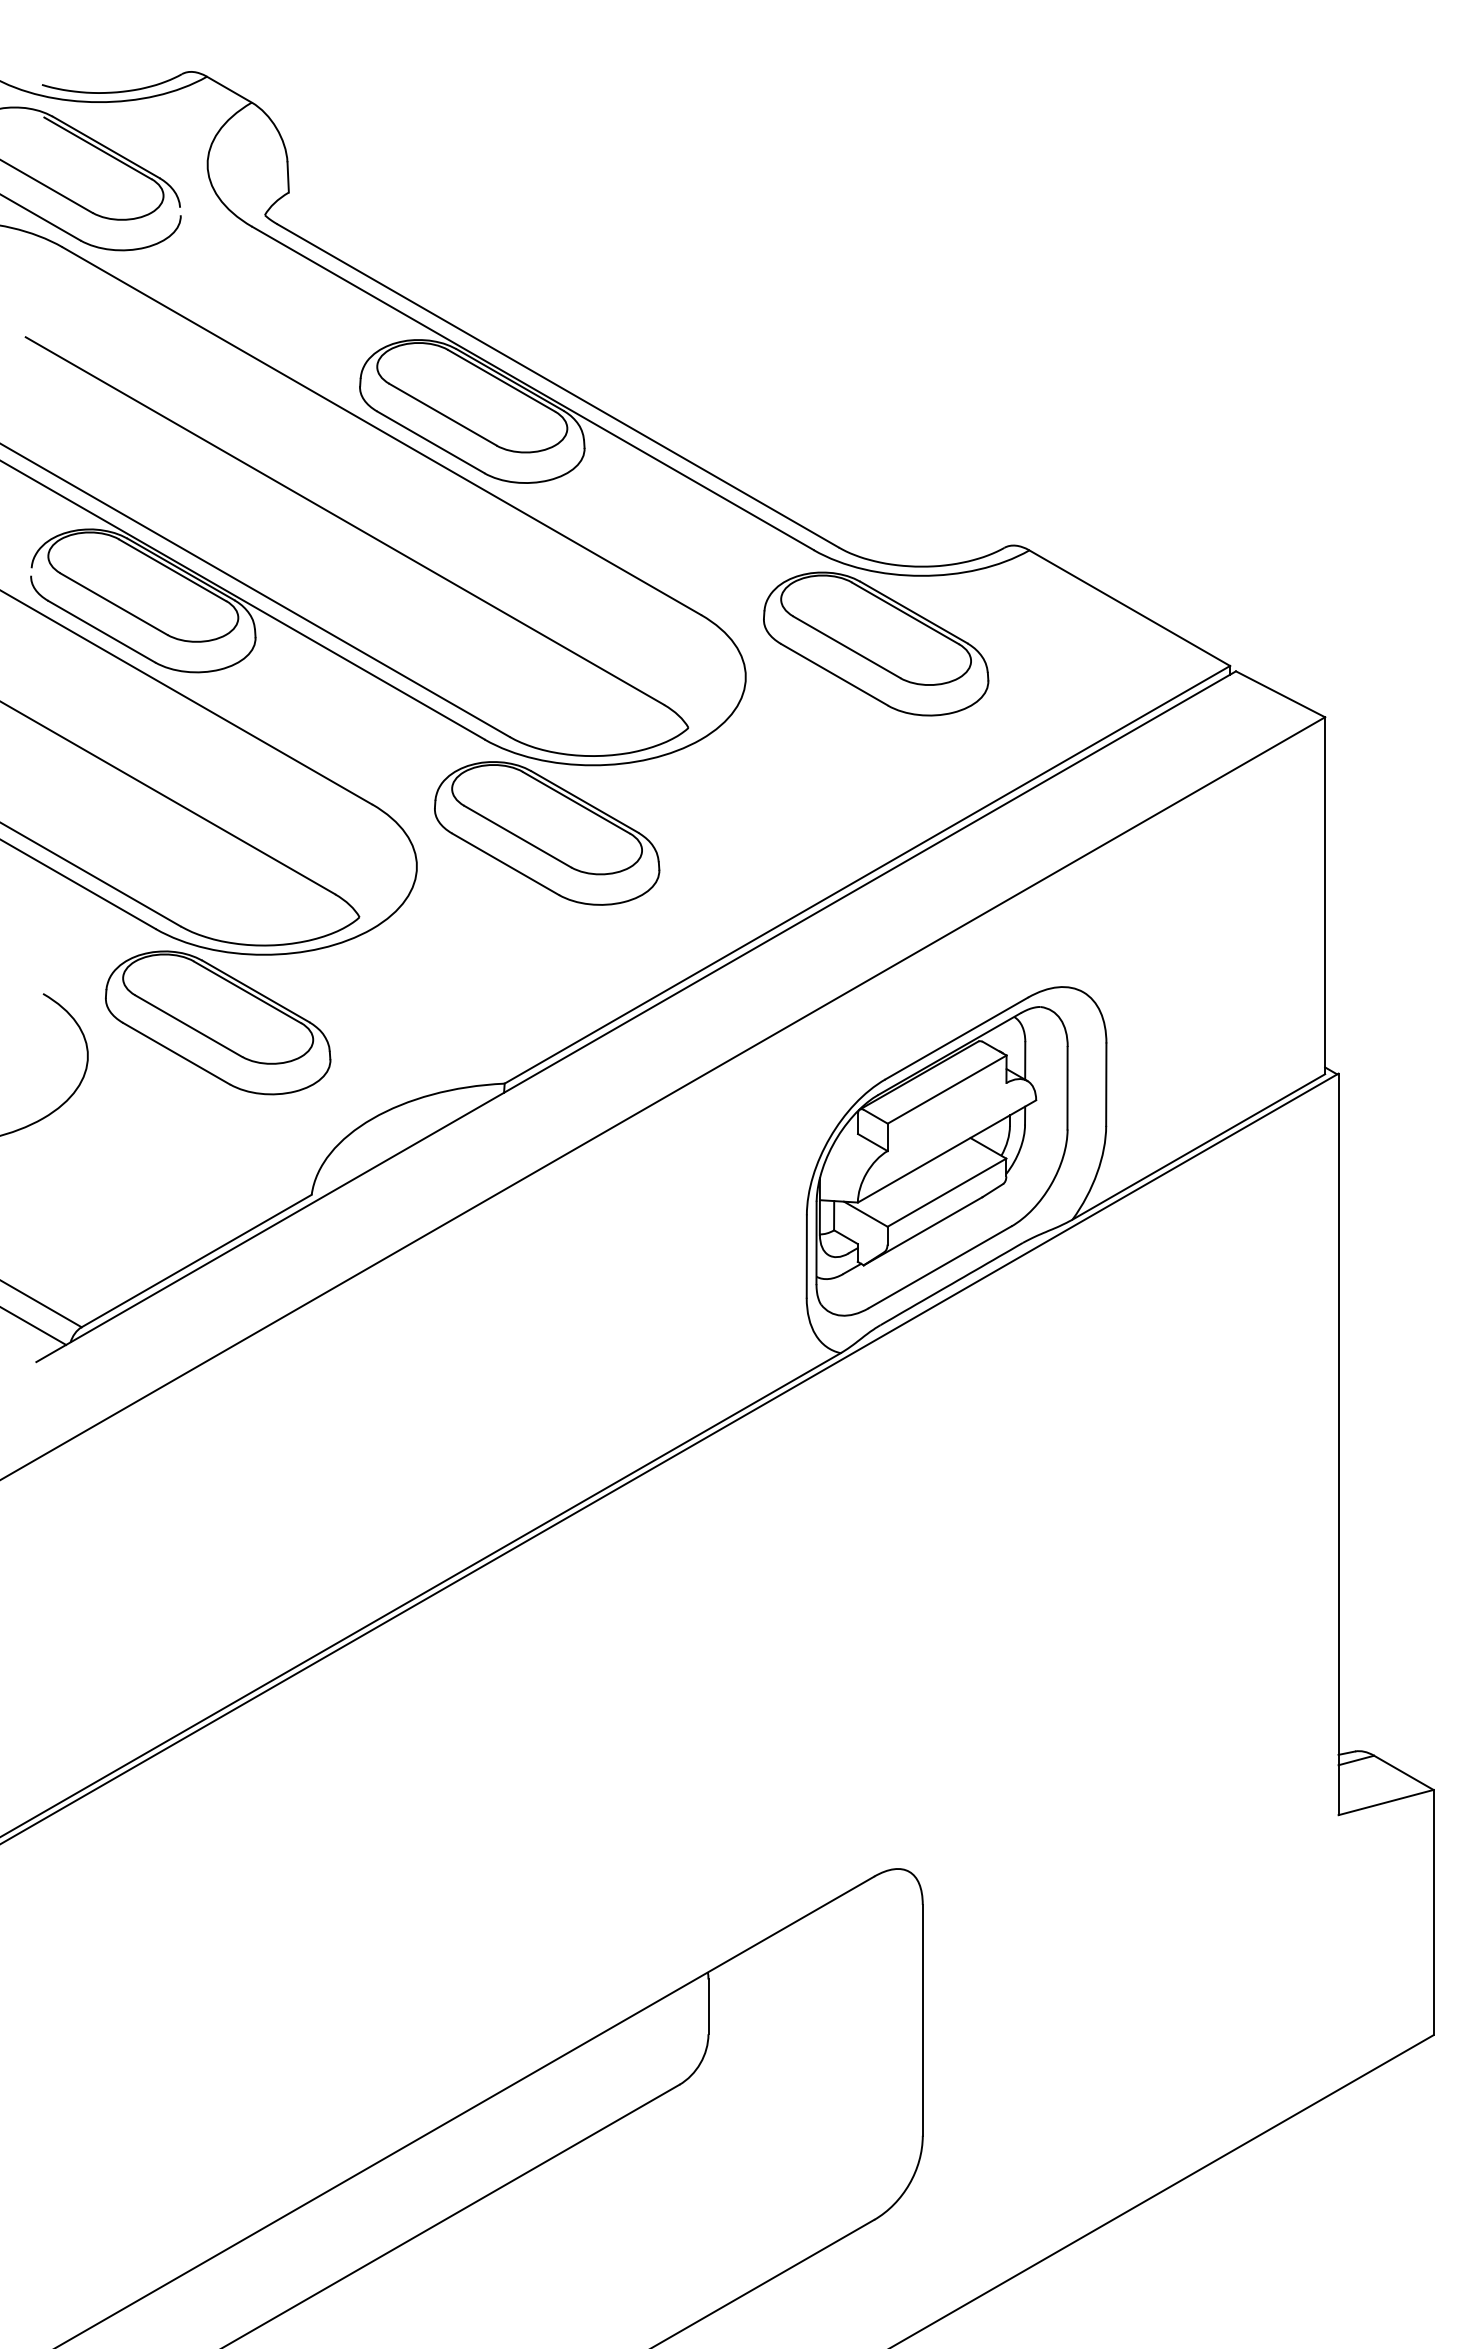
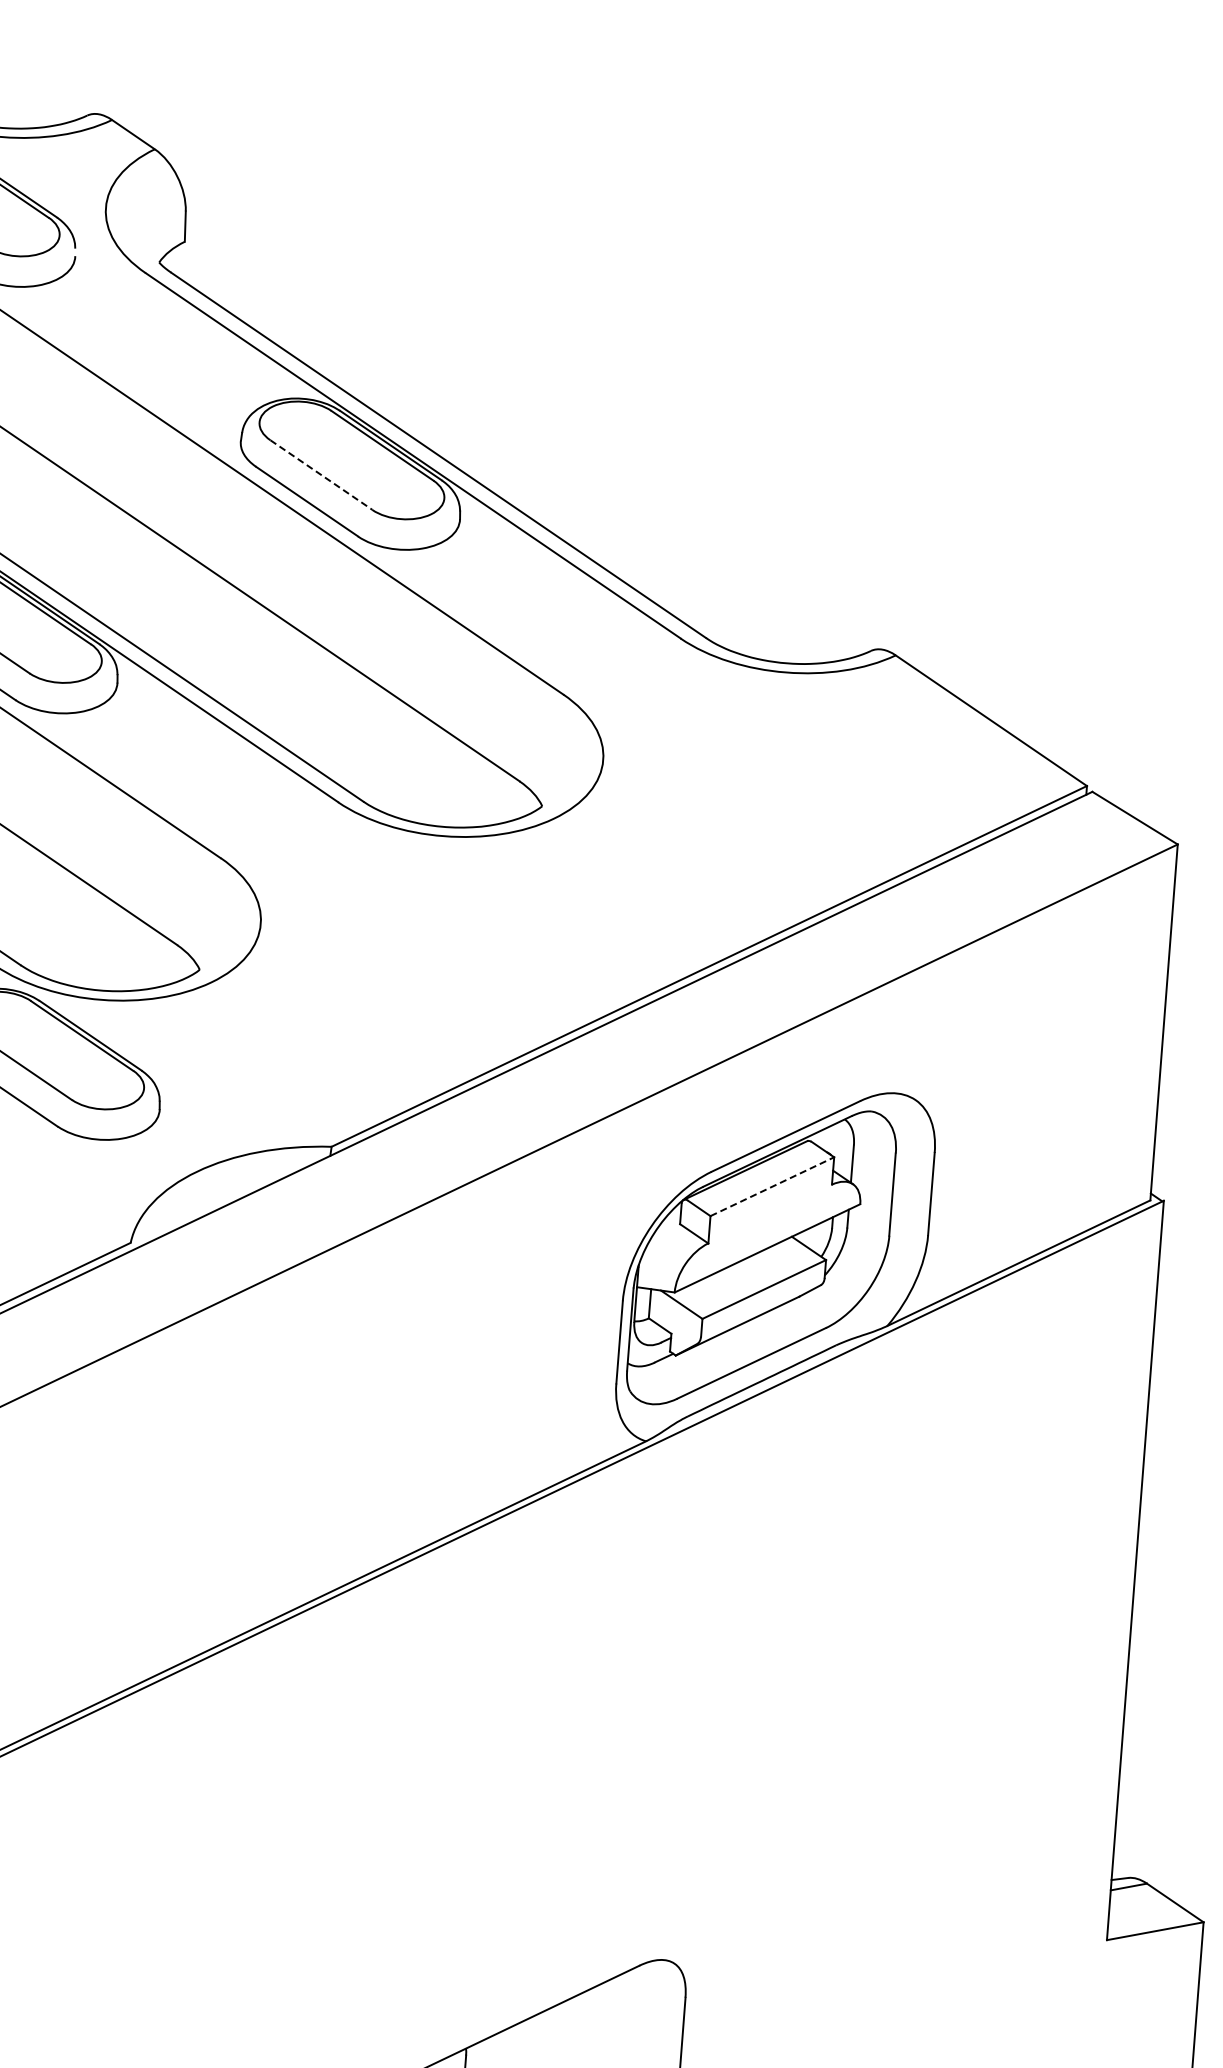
line: (442, 414) -> (320, 474), solid -> dashed
part: (876, 643) -> (736, 736), removed
part: (547, 833) -> (393, 900), removed
line: (947, 1089) -> (772, 1186), solid -> dashed

